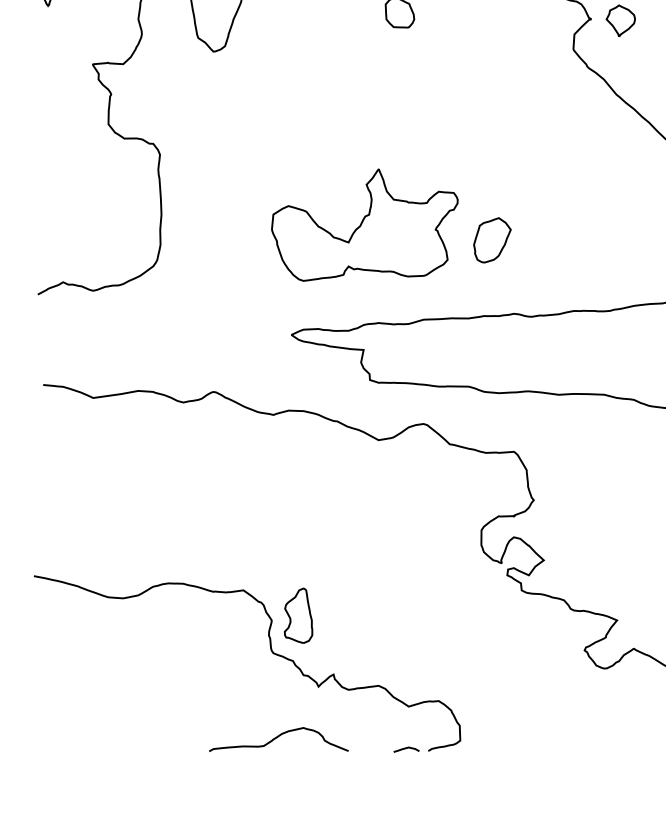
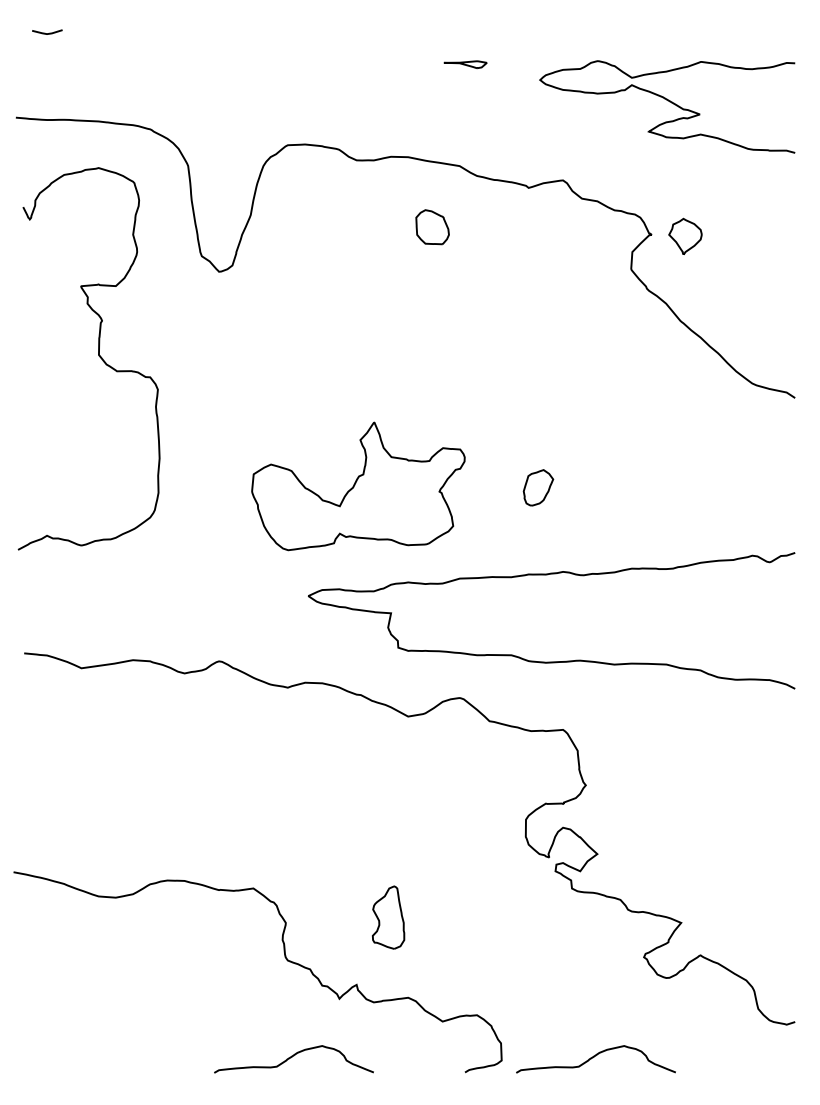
part: (364, 225) -> (358, 486), moved
part: (492, 240) -> (538, 487), size x0.7
part: (298, 615) -> (388, 917), moved
curve: (541, 737) -> (594, 1057), added
curve: (405, 749) -> (439, 1070), removed

